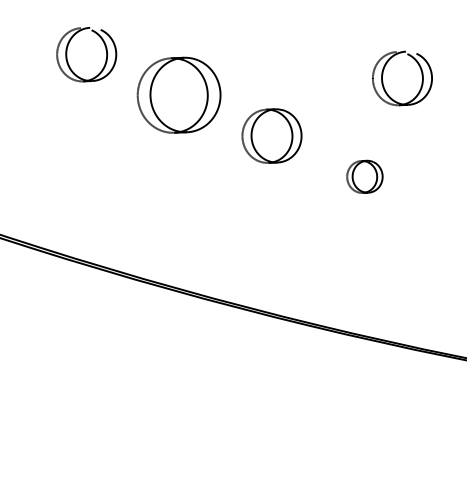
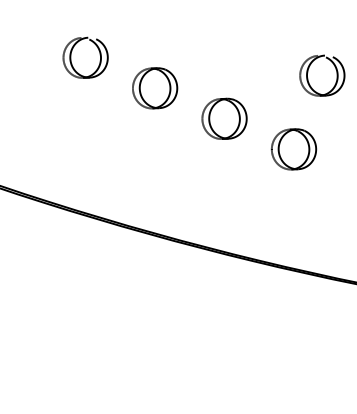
part: (179, 95) -> (155, 88), size x0.71
part: (365, 176) -> (294, 149), size x1.67

